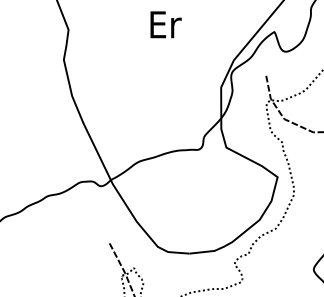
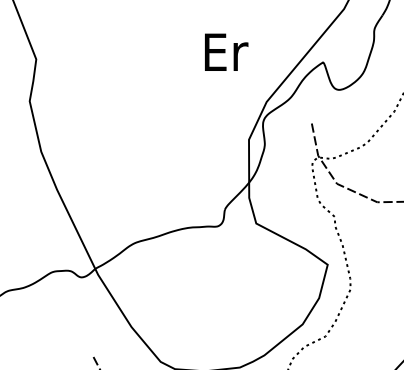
text: (165, 24) -> (225, 51), moved

